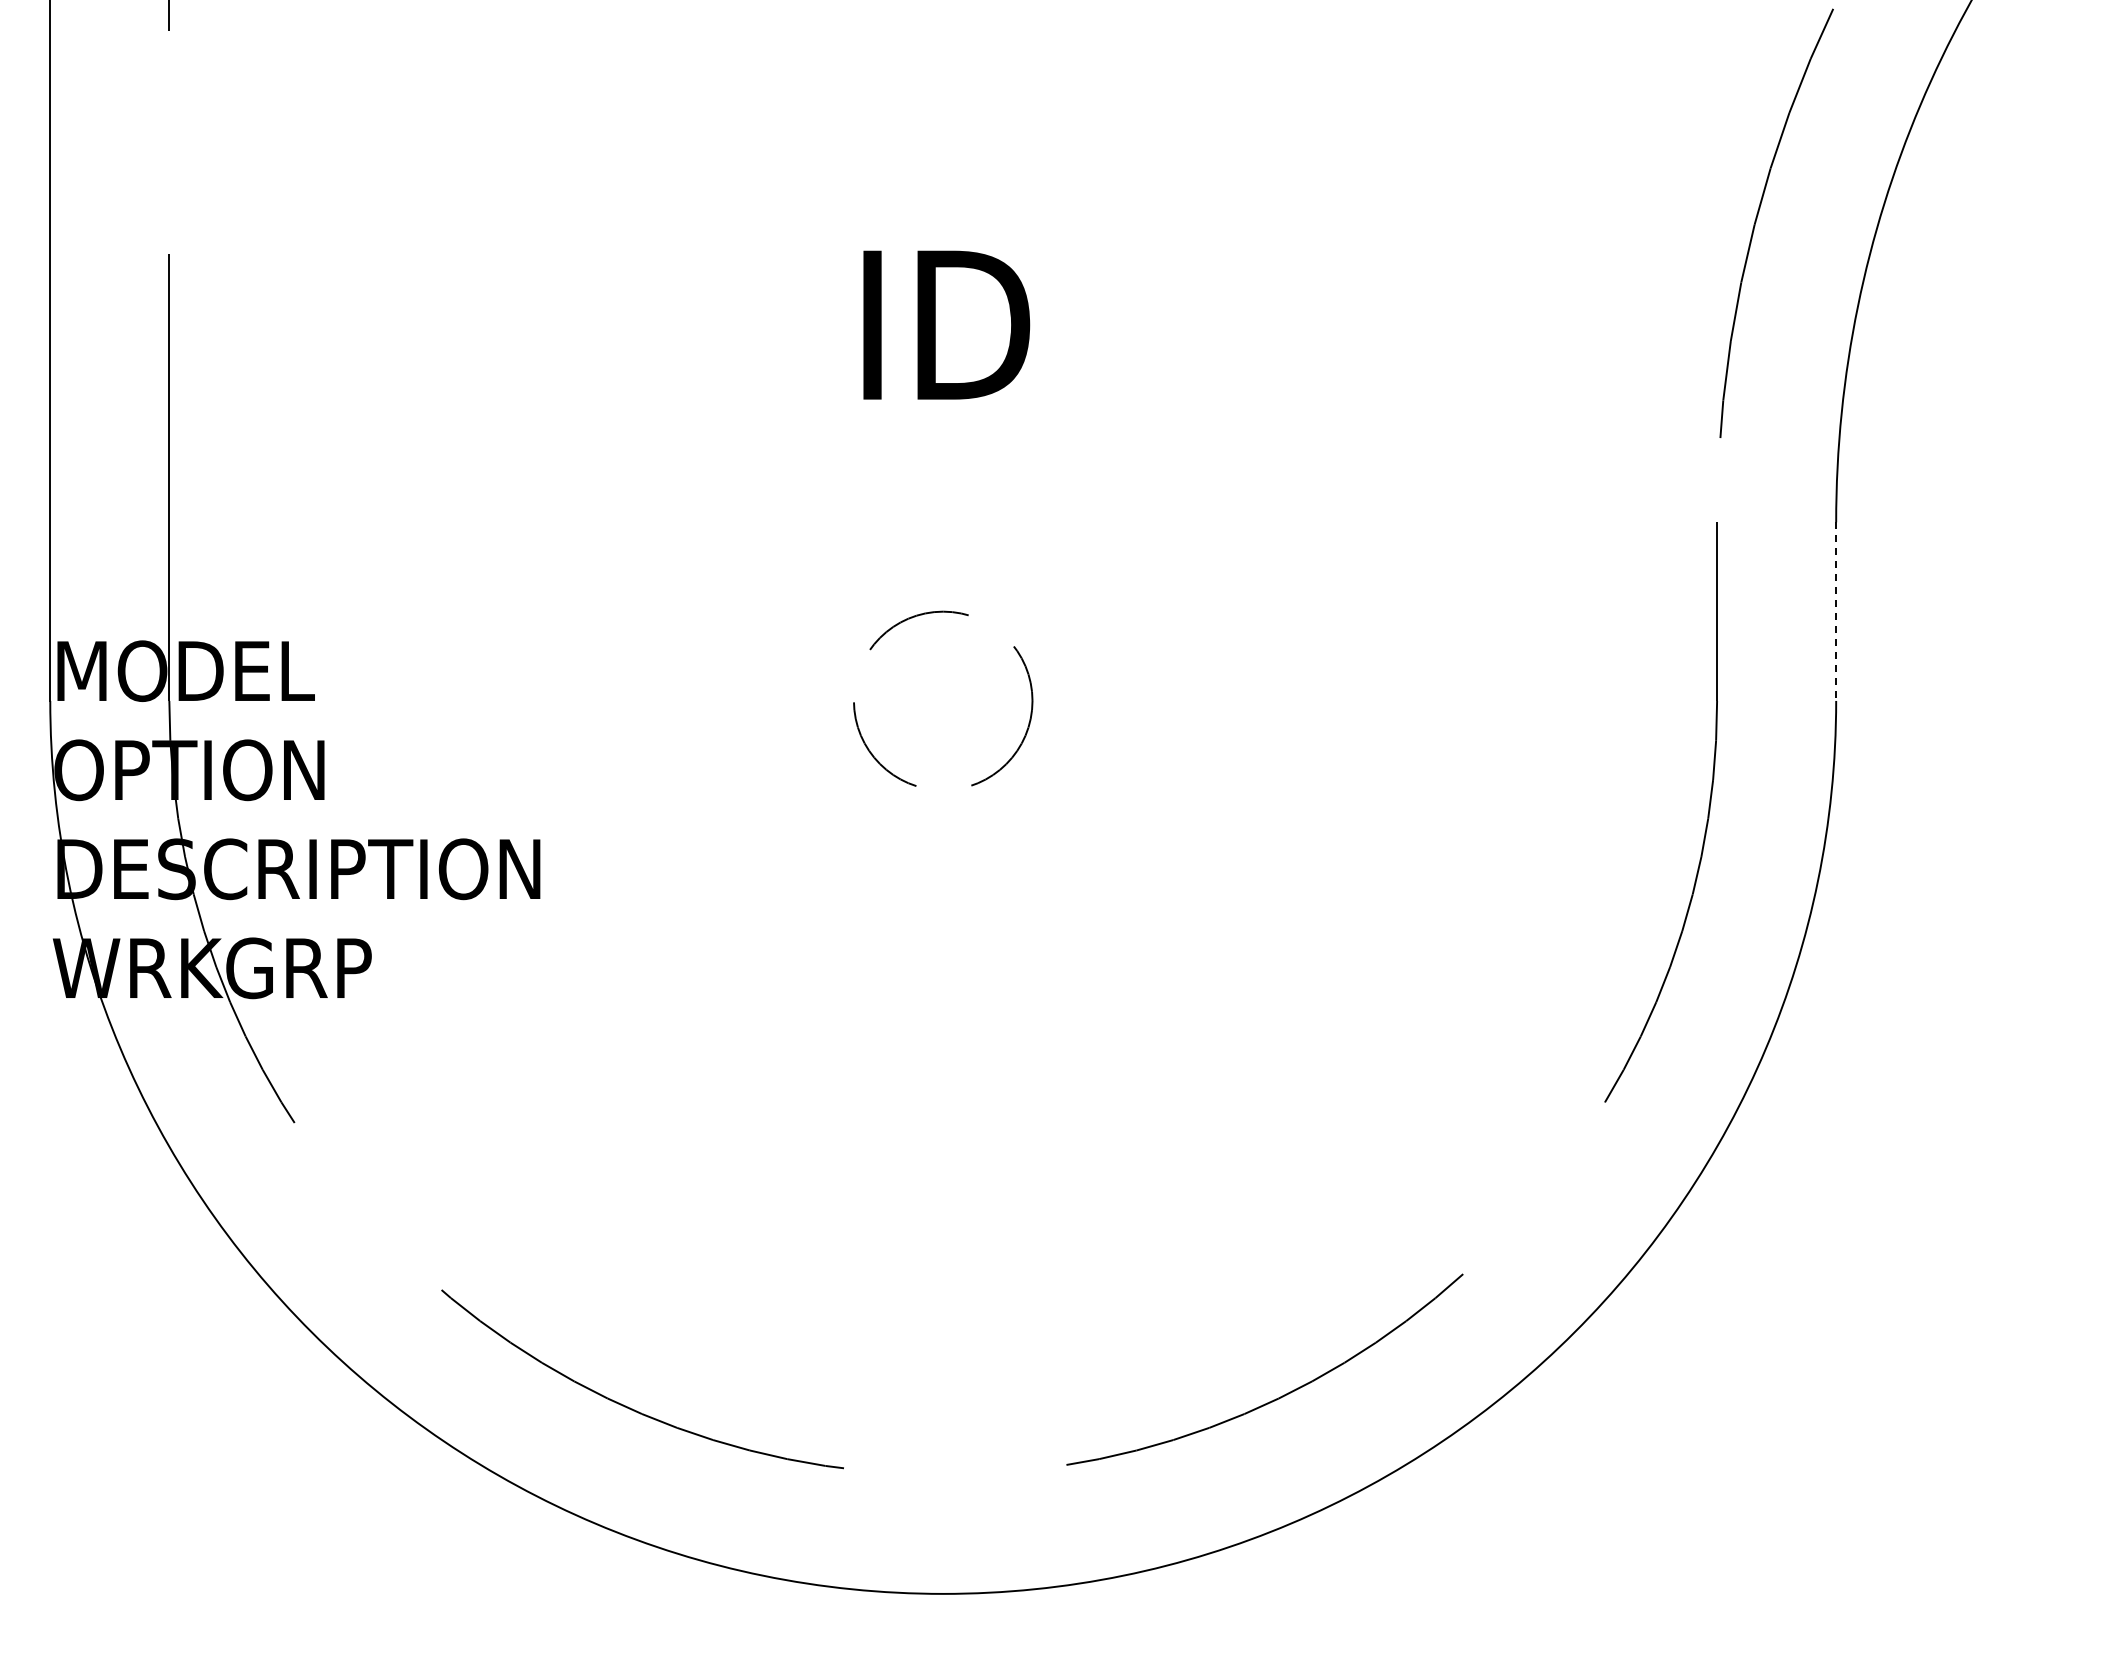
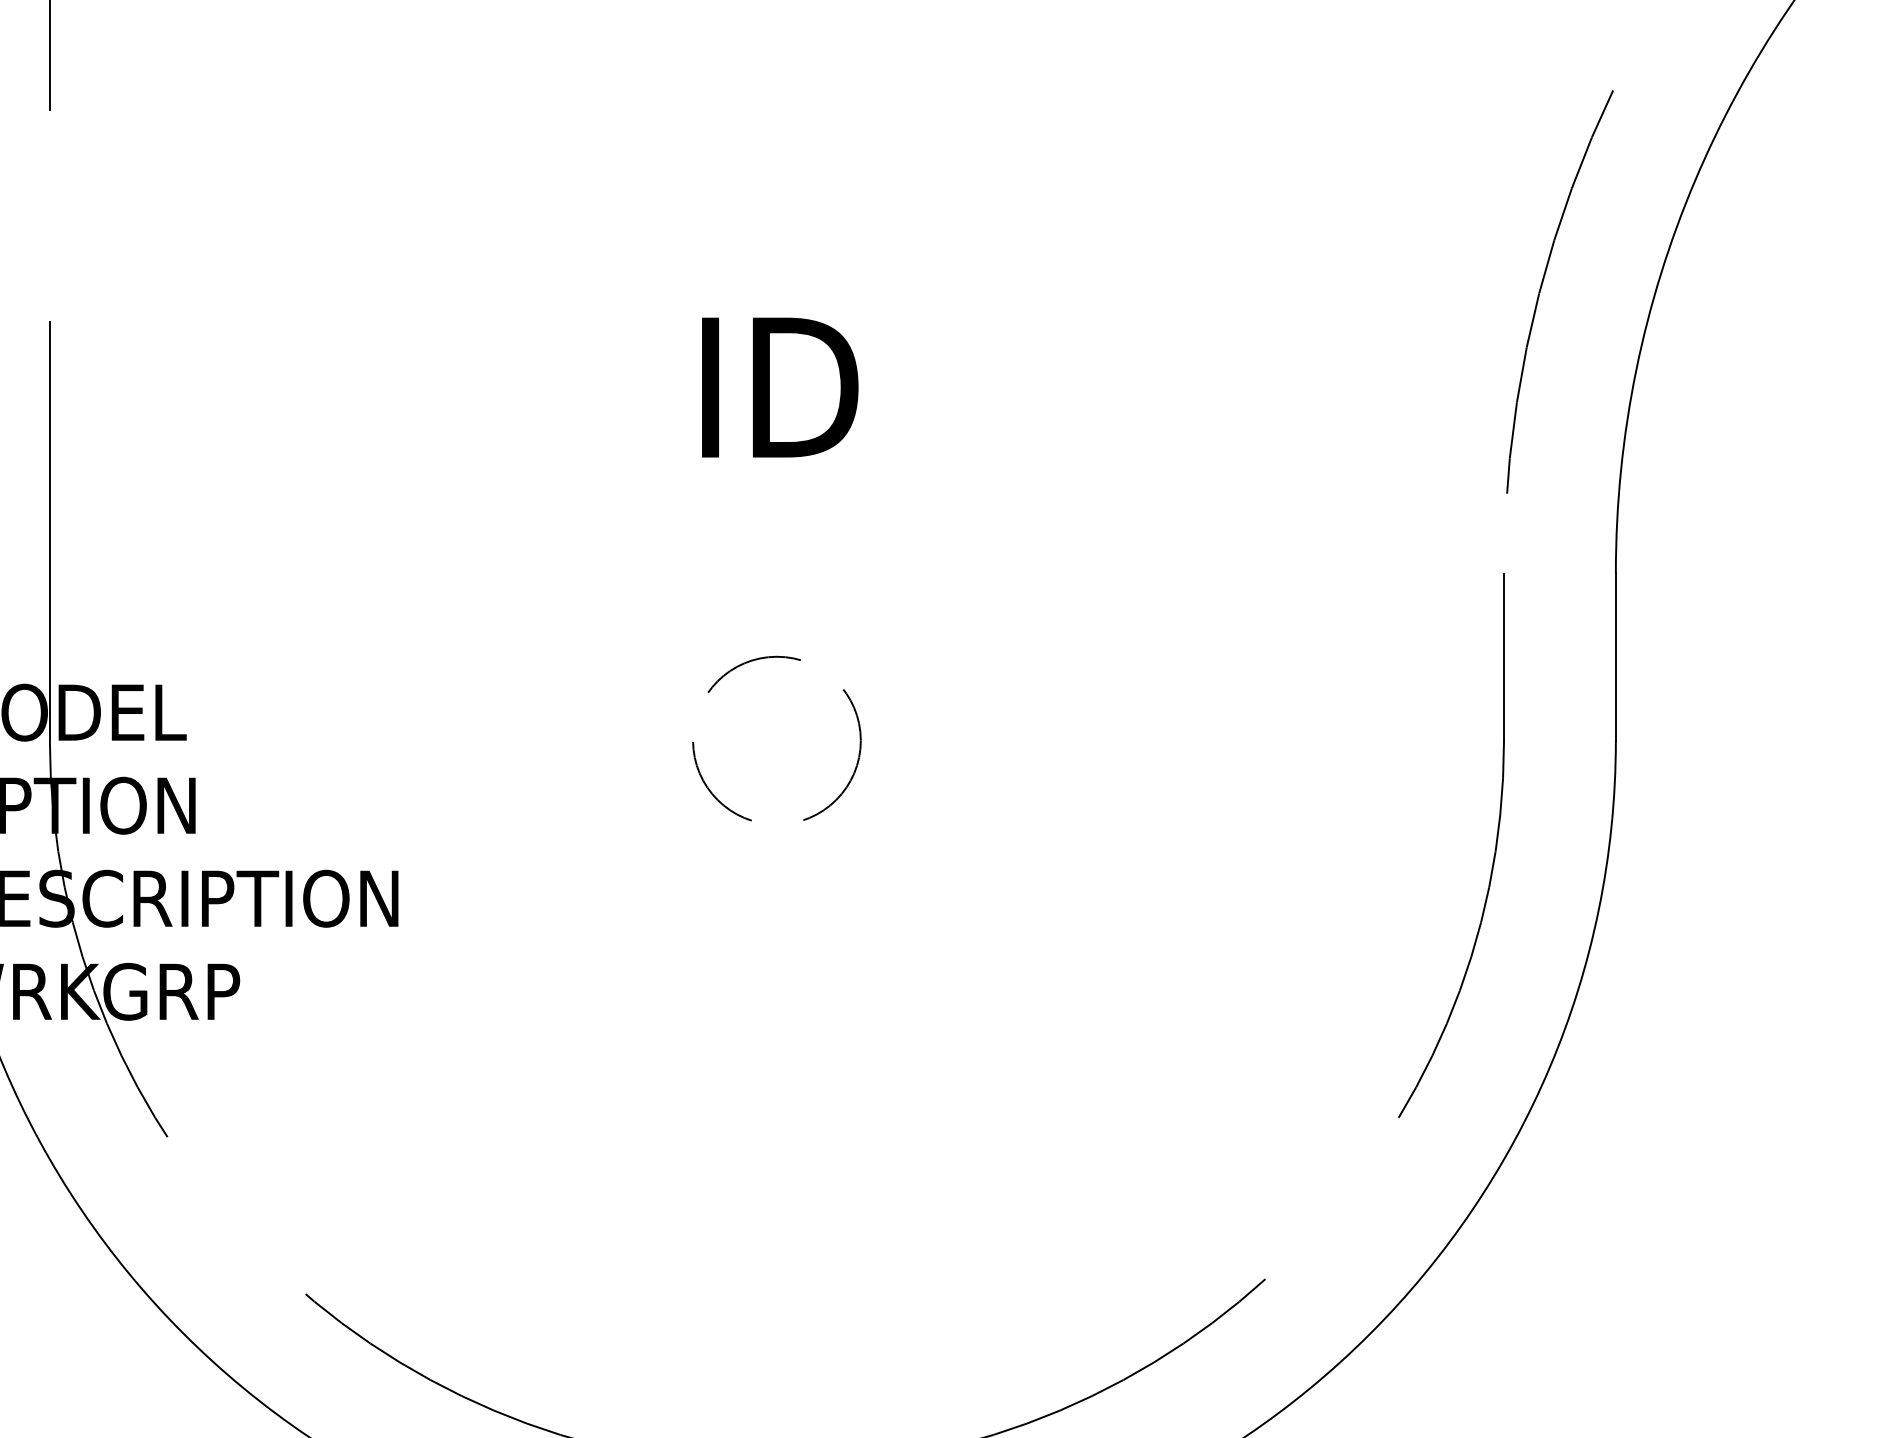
line: (1836, 612) -> (1616, 657), dashed -> solid

